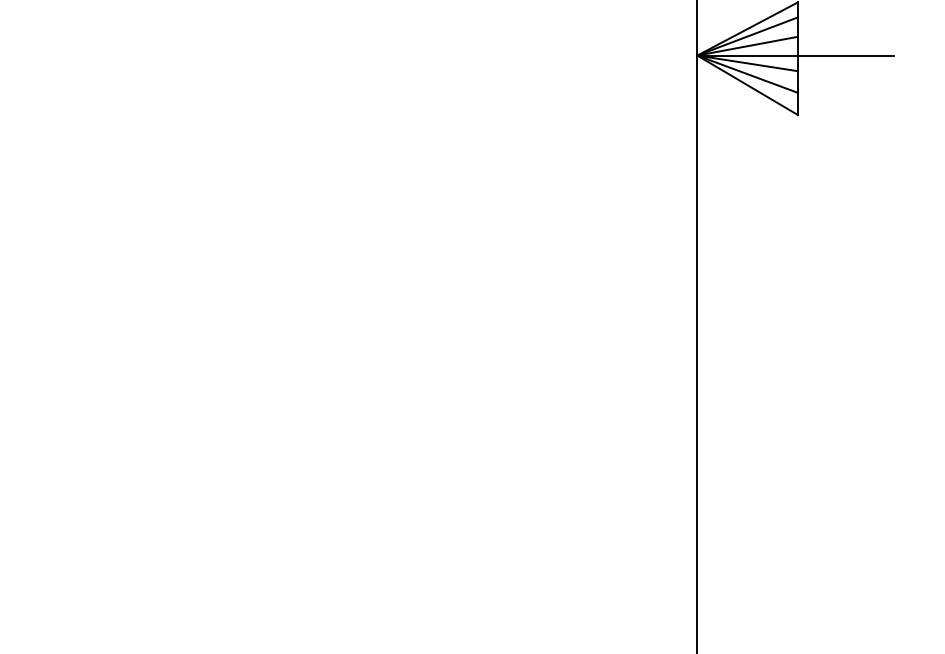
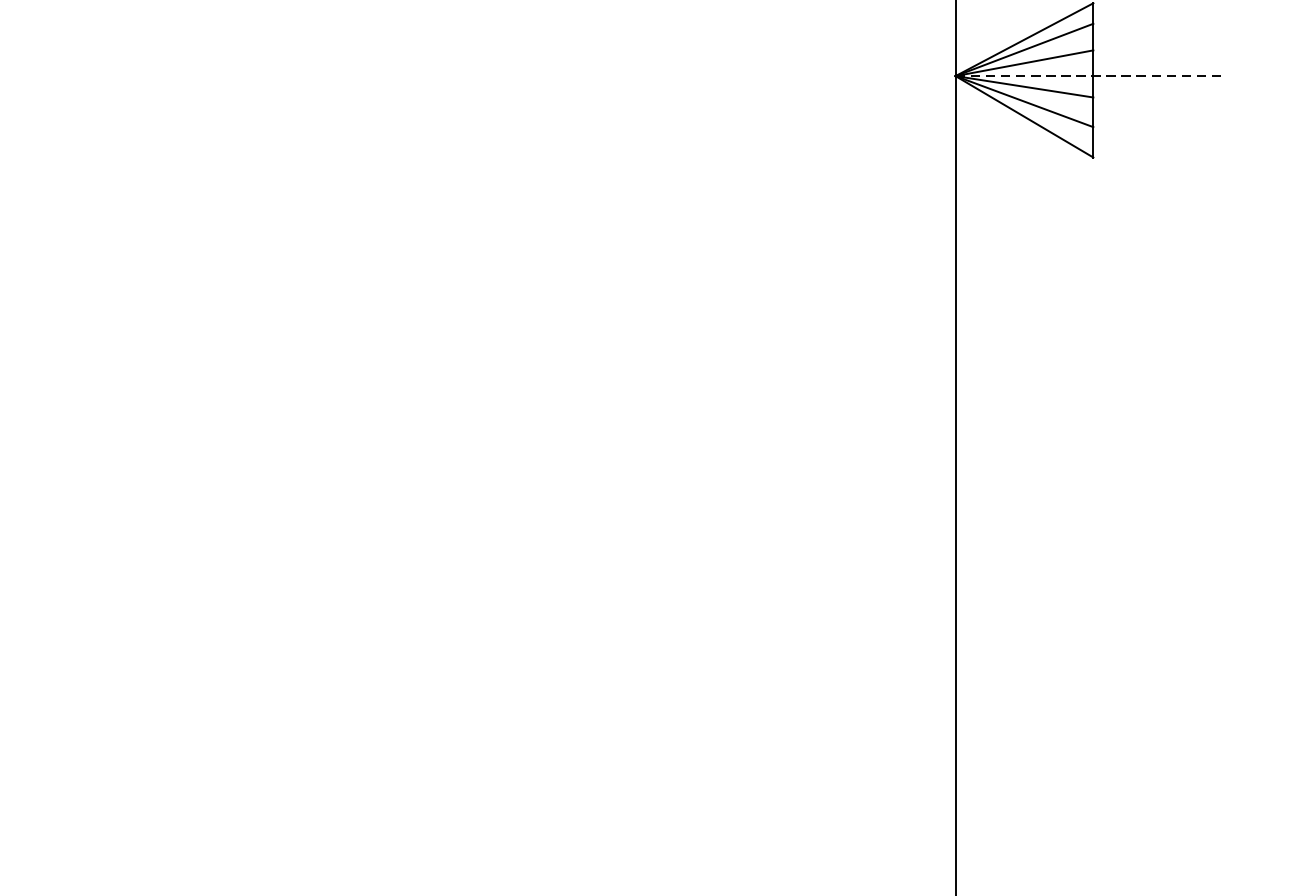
line: (795, 55) -> (1090, 75), solid -> dashed

